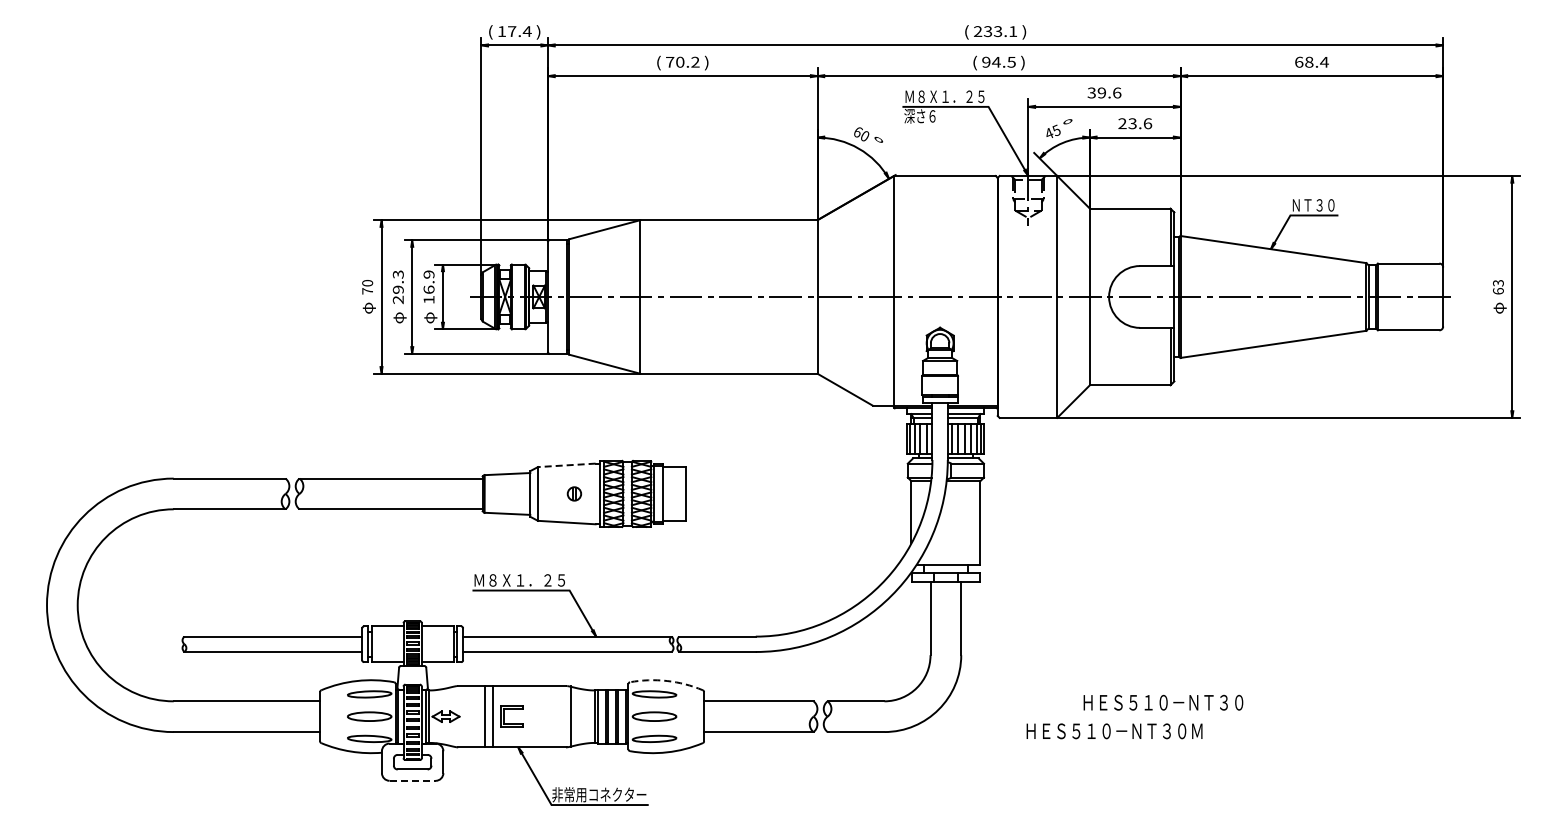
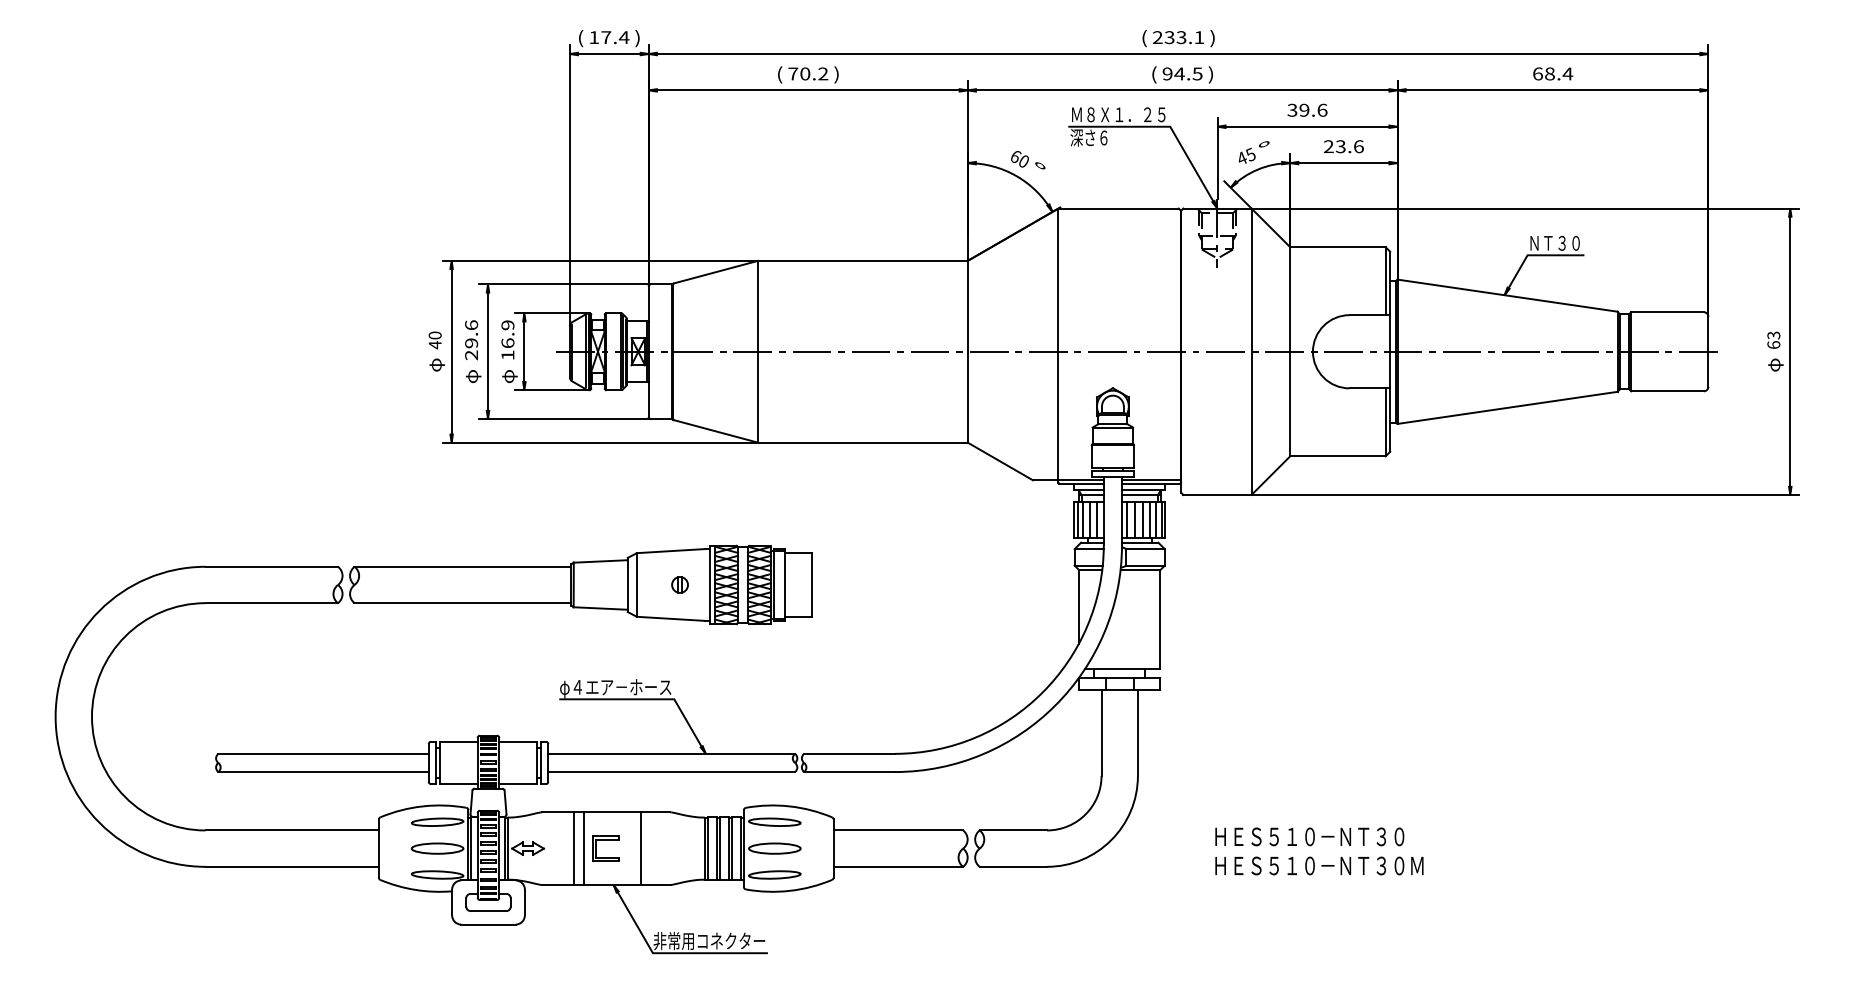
text: (397, 274) -> (470, 325), 29.3 -> 29.6
text: (367, 290) -> (435, 344), 70 -> 40
line: (566, 465) -> (670, 551), dashed -> solid
text: (519, 581) -> (614, 688), Ｍ８Ｘ１．２５ -> φ４エア－ホース
arc: (667, 680) -> (790, 805), dashed -> solid
text: (1163, 702) -> (1309, 836), moved
line: (570, 716) -> (641, 848), moved
line: (413, 780) -> (489, 924), dashed -> solid

